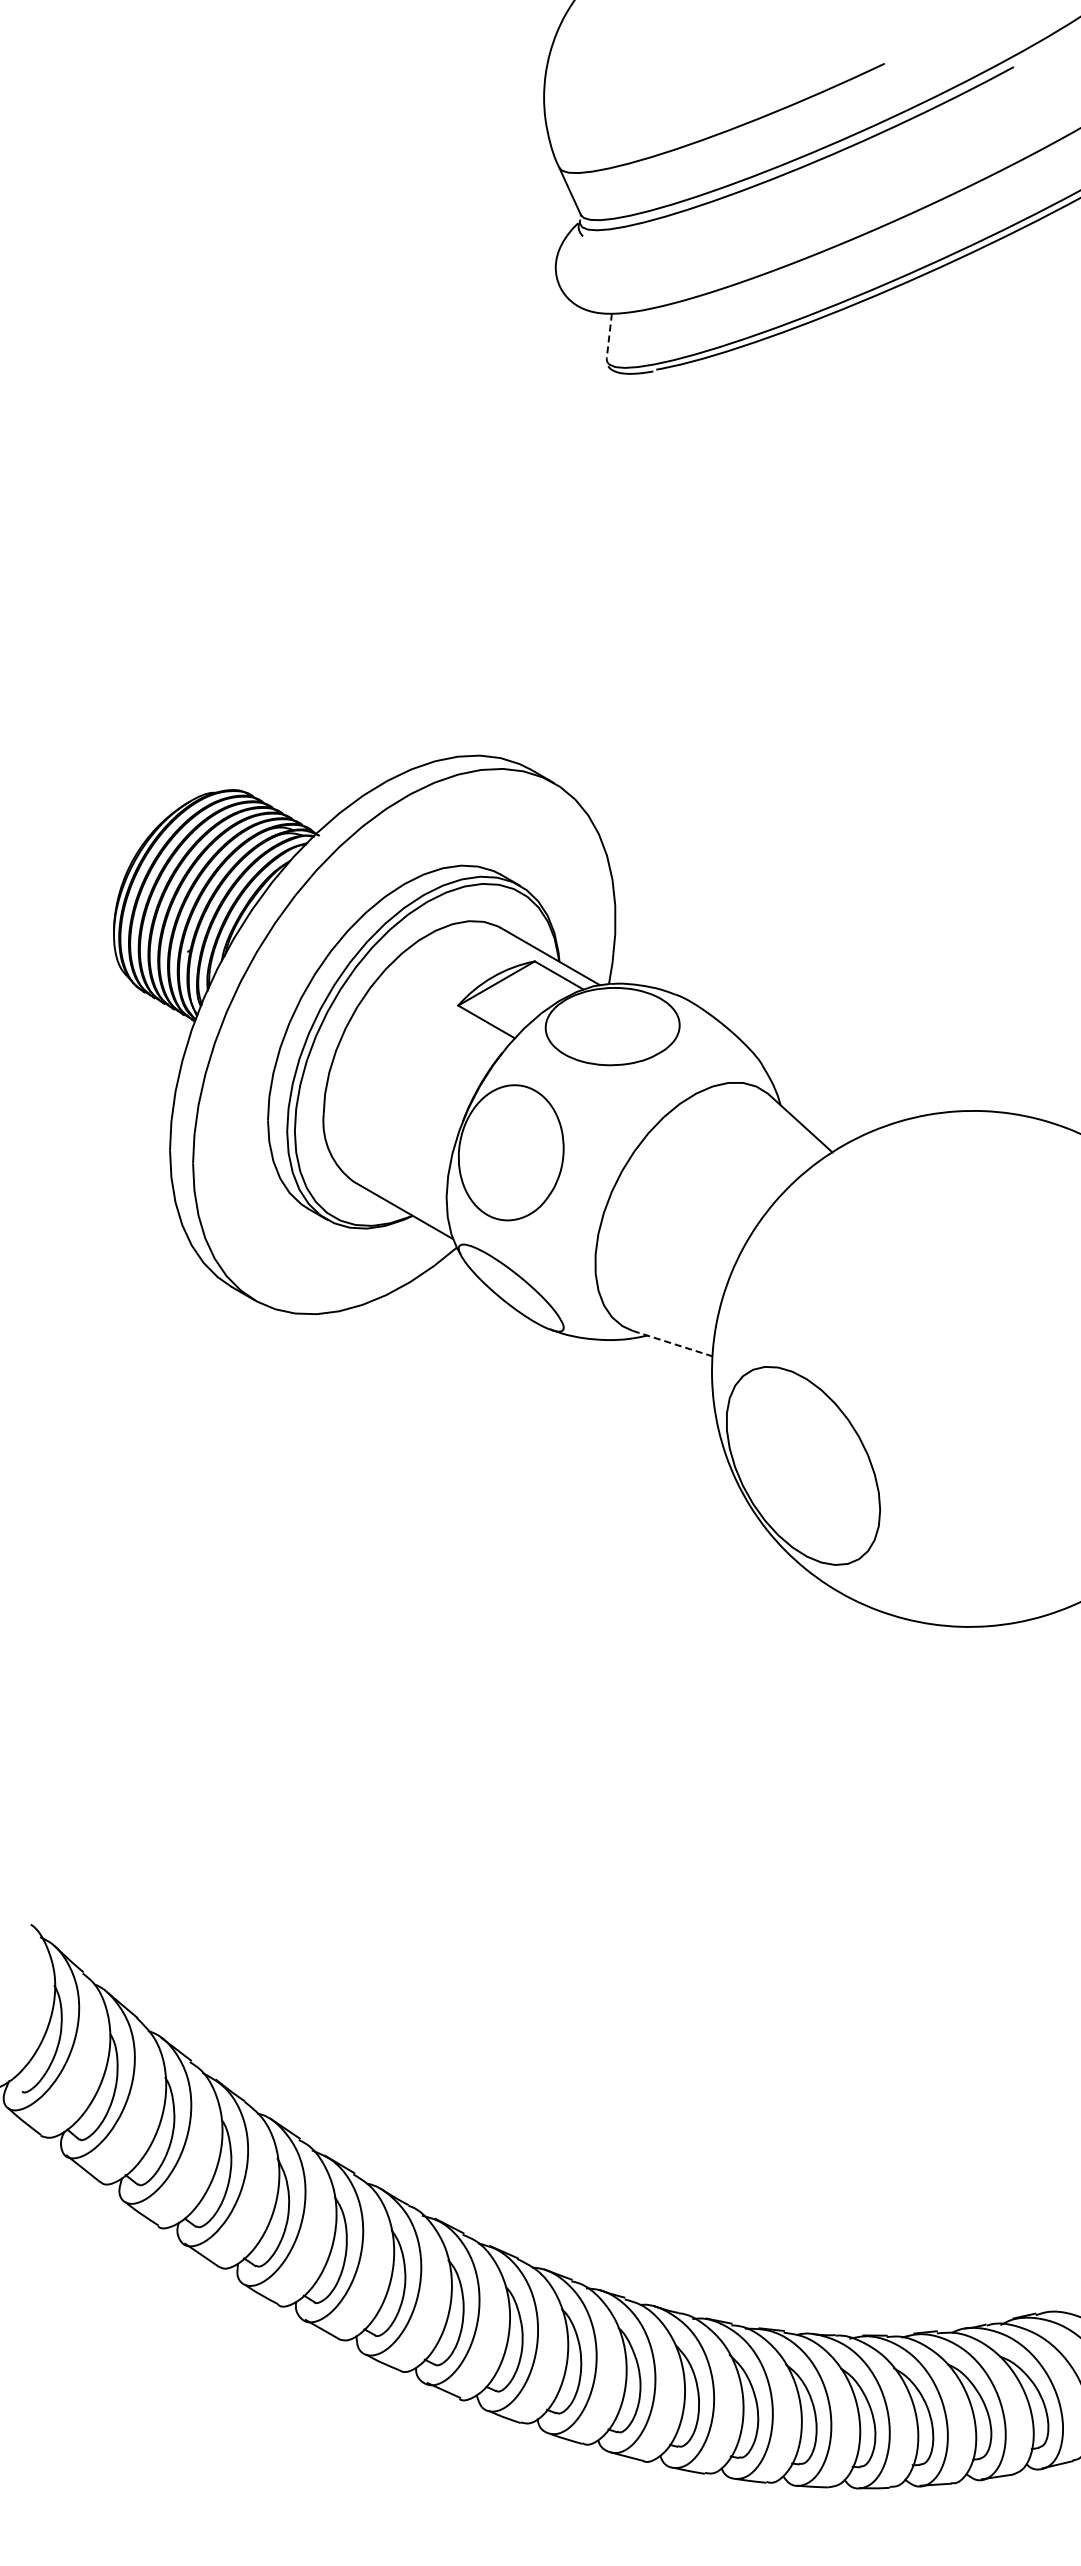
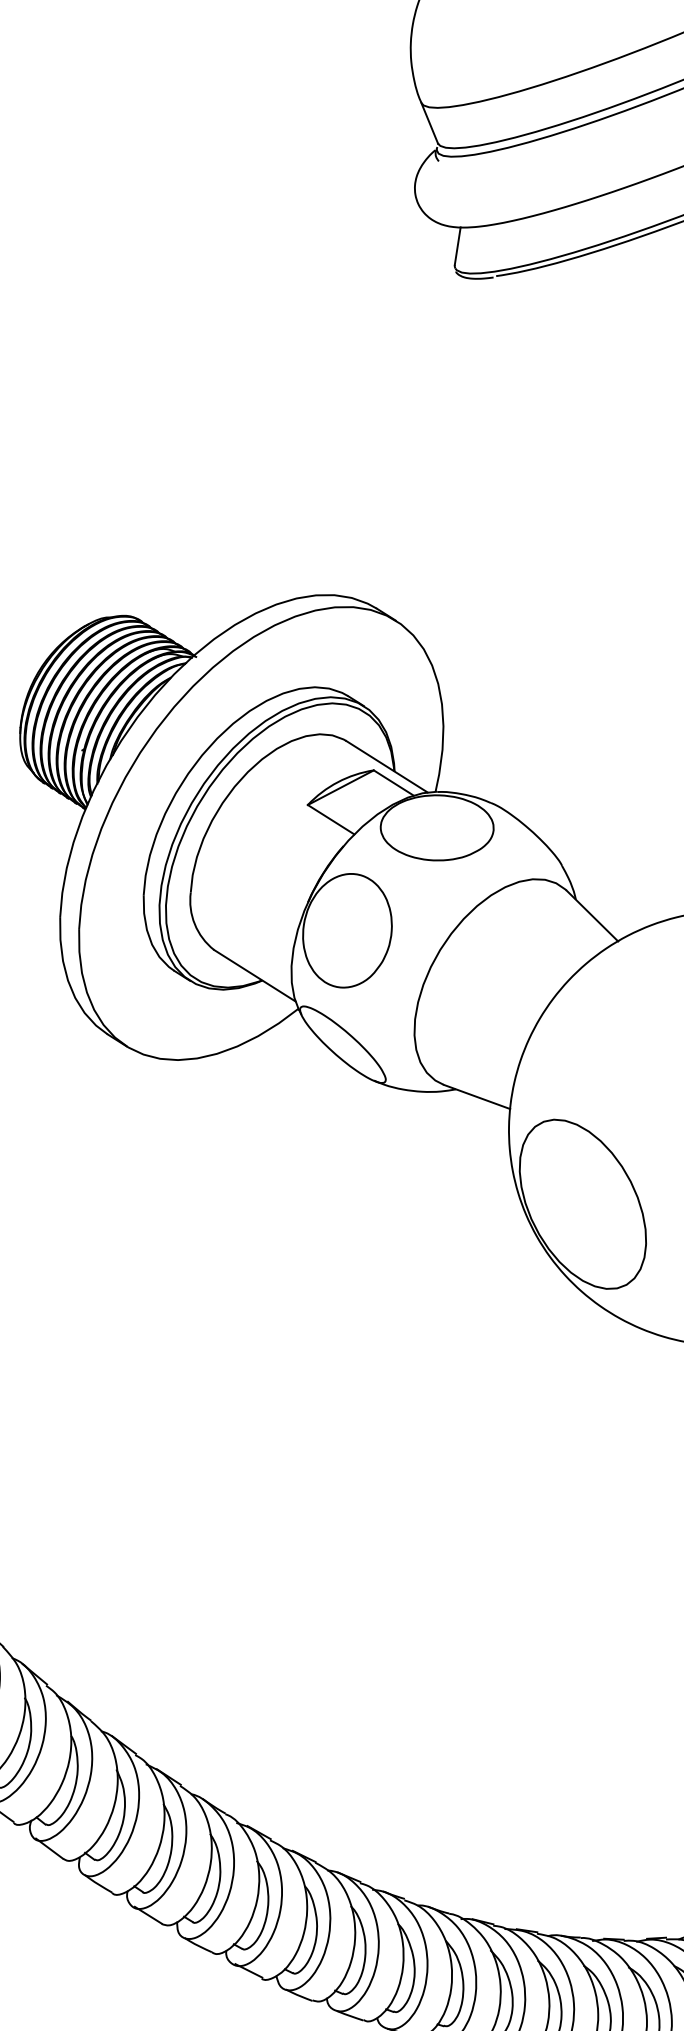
line: (609, 336) -> (457, 246), dashed -> solid
line: (672, 1343) -> (476, 1096), dashed -> solid

